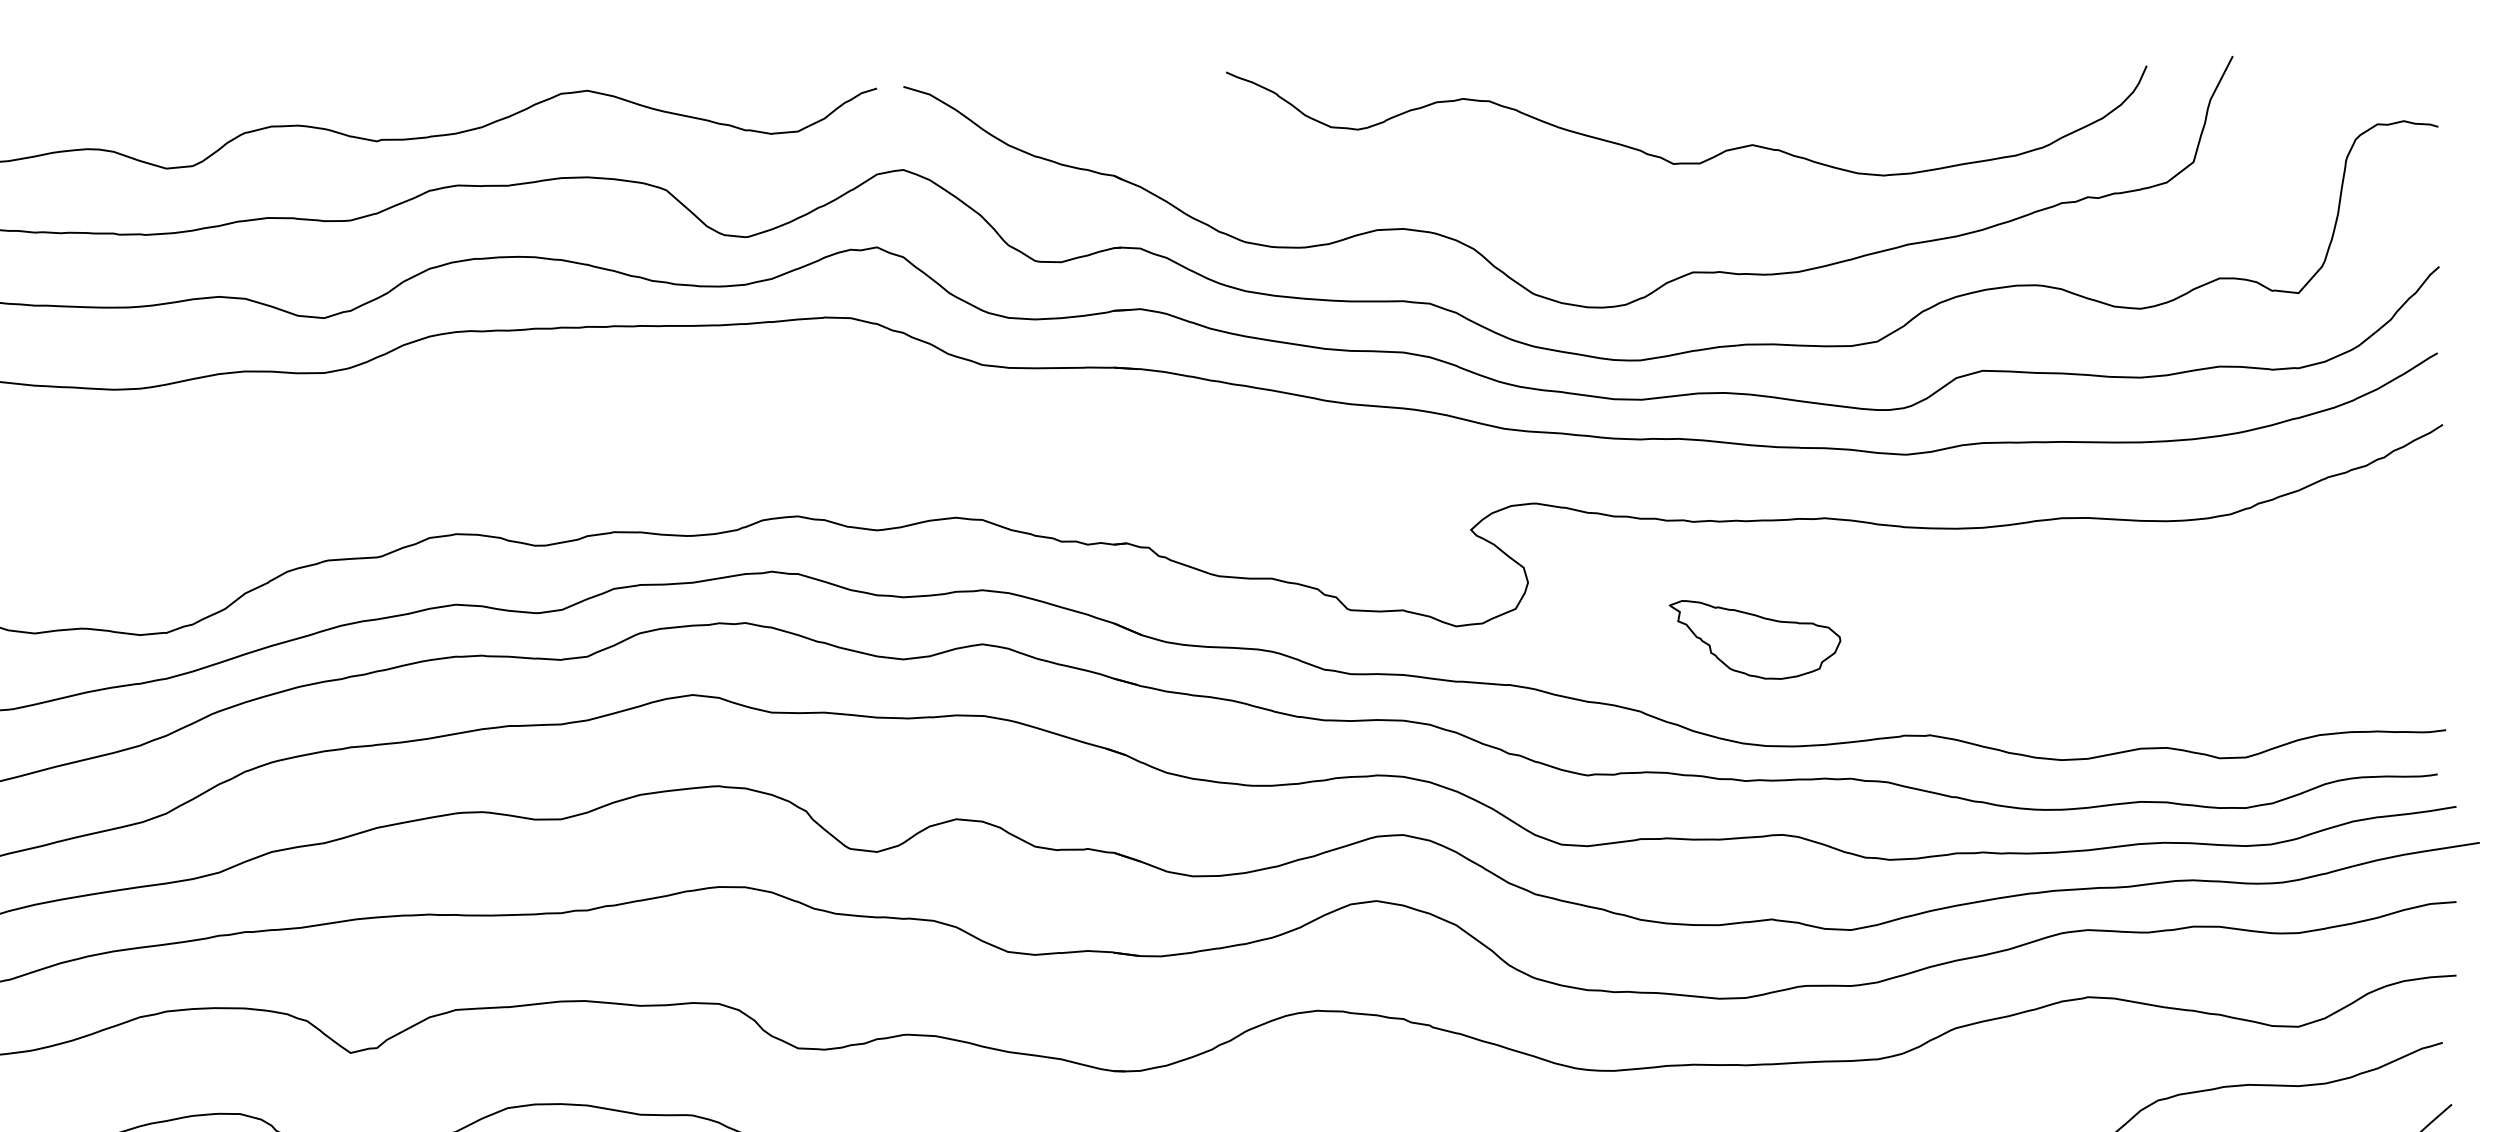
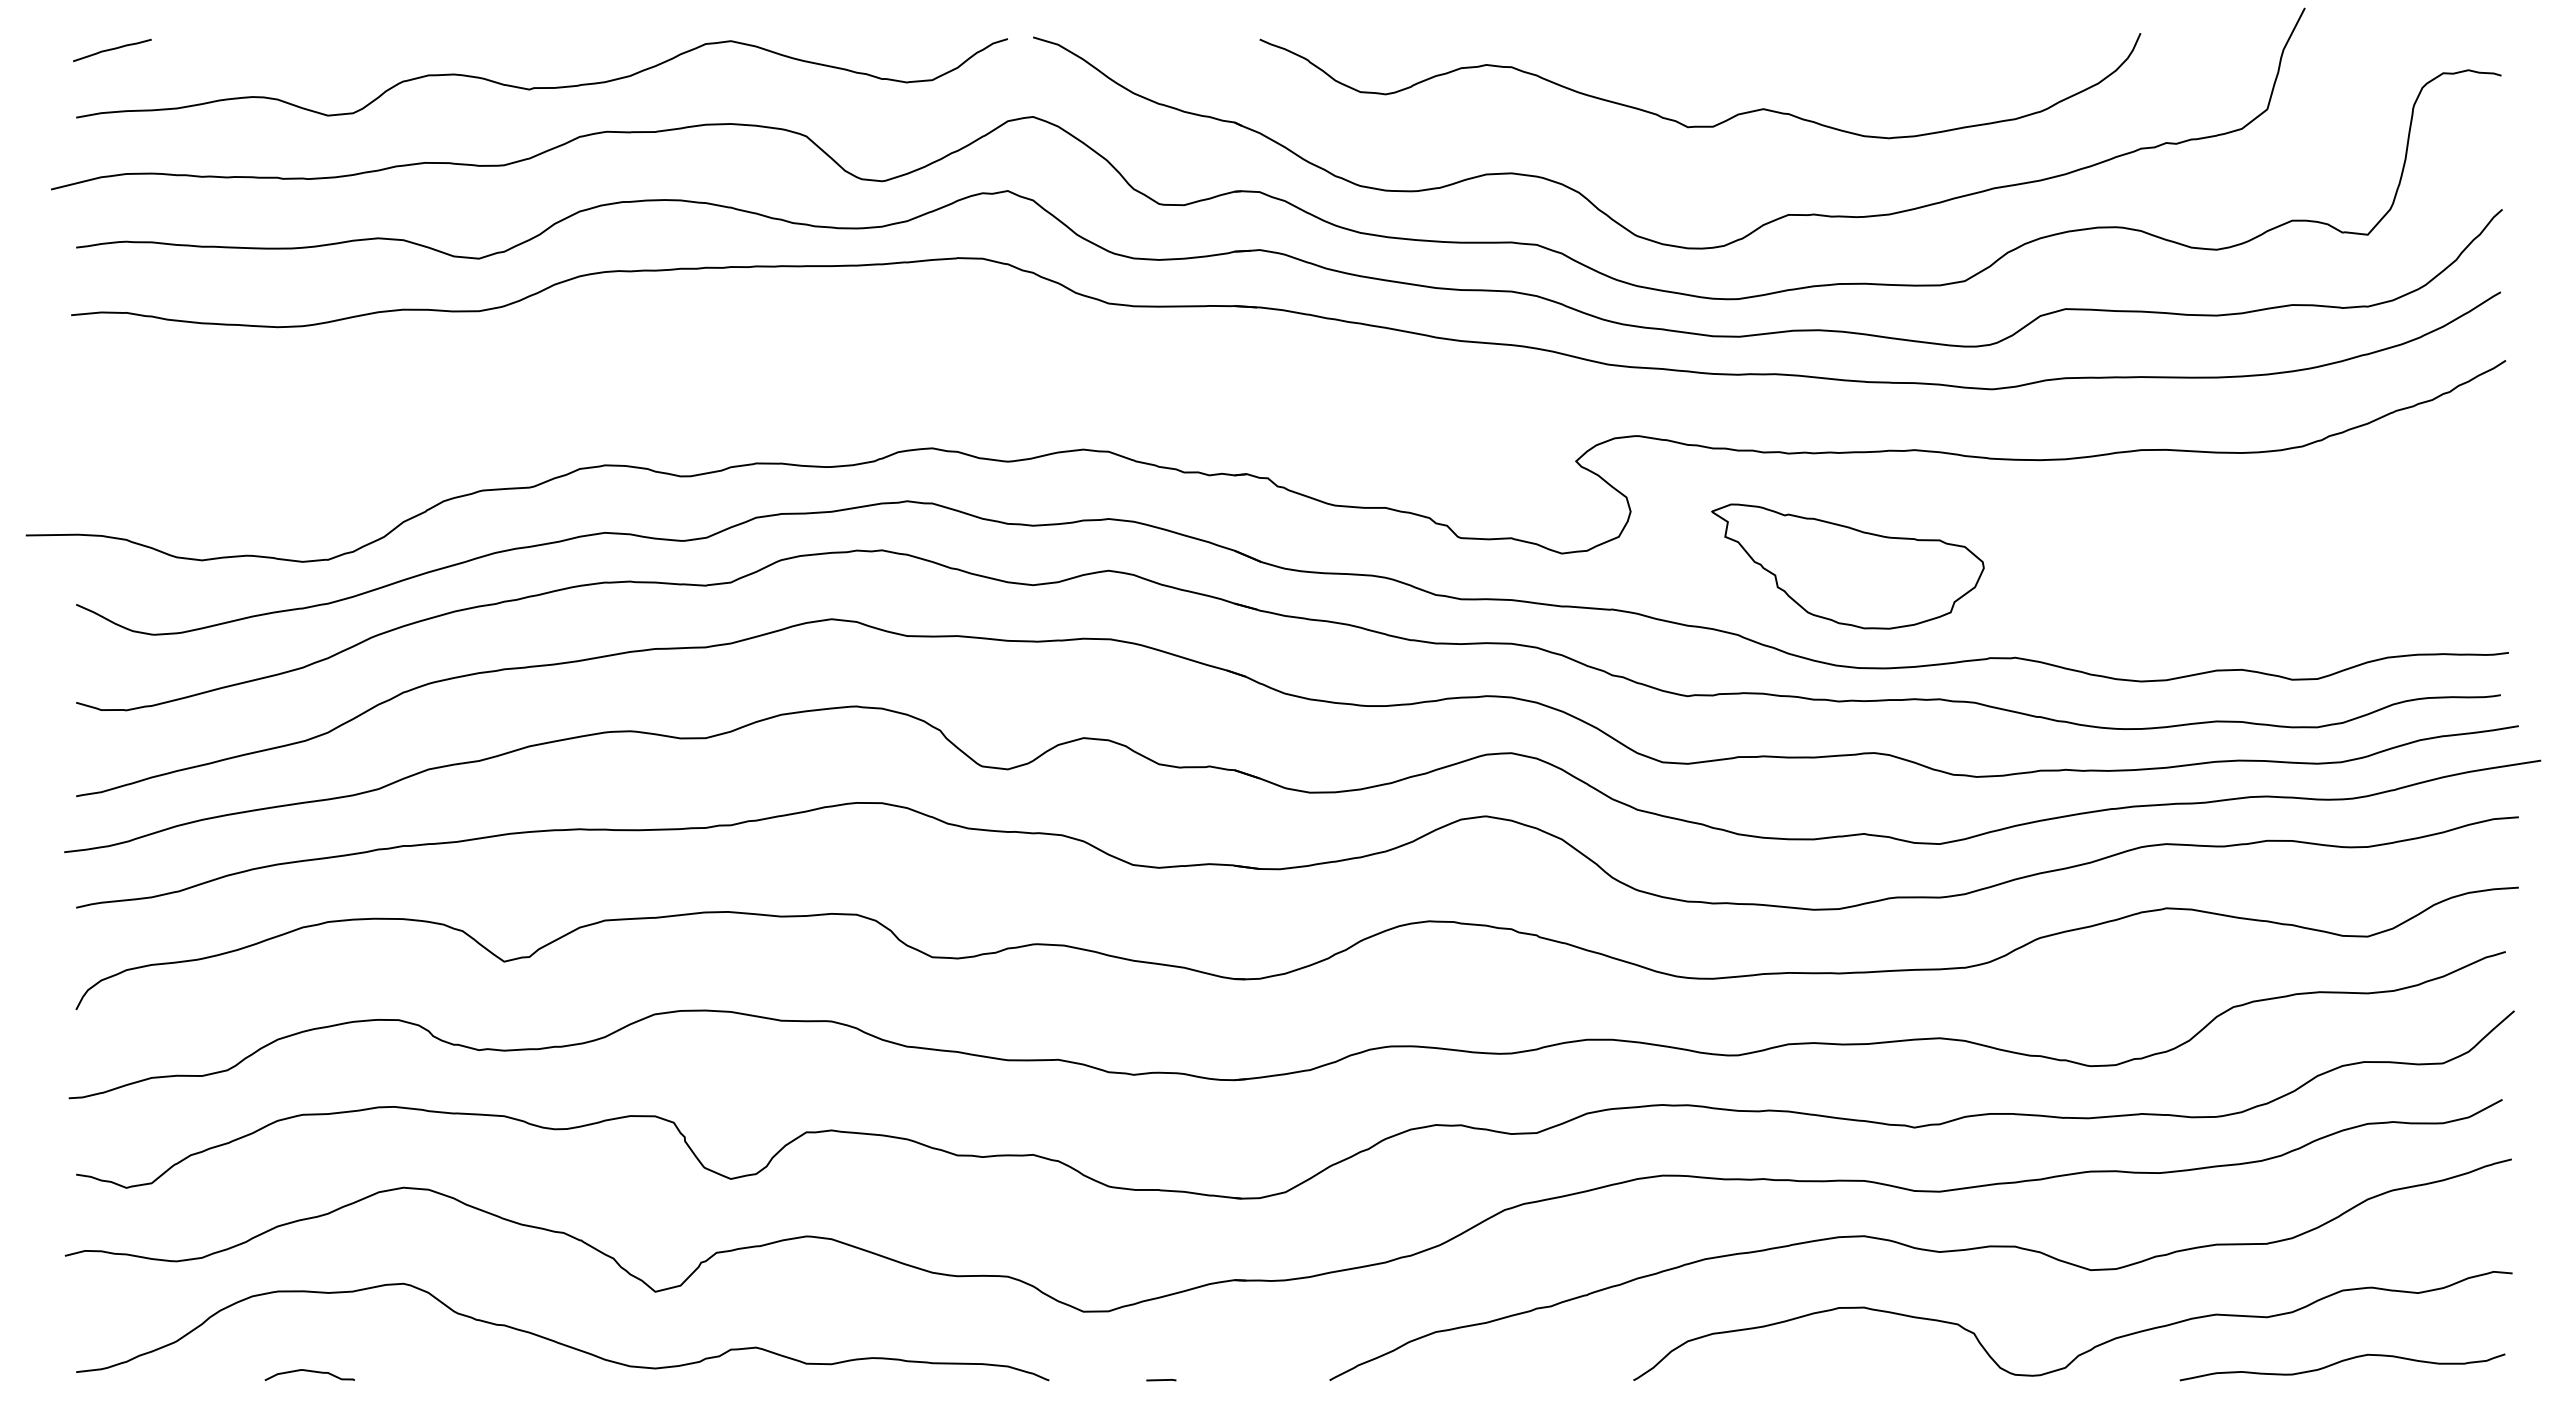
curve: (1686, 162) -> (1700, 125), moved
part: (1754, 639) -> (1847, 566), size x1.67

